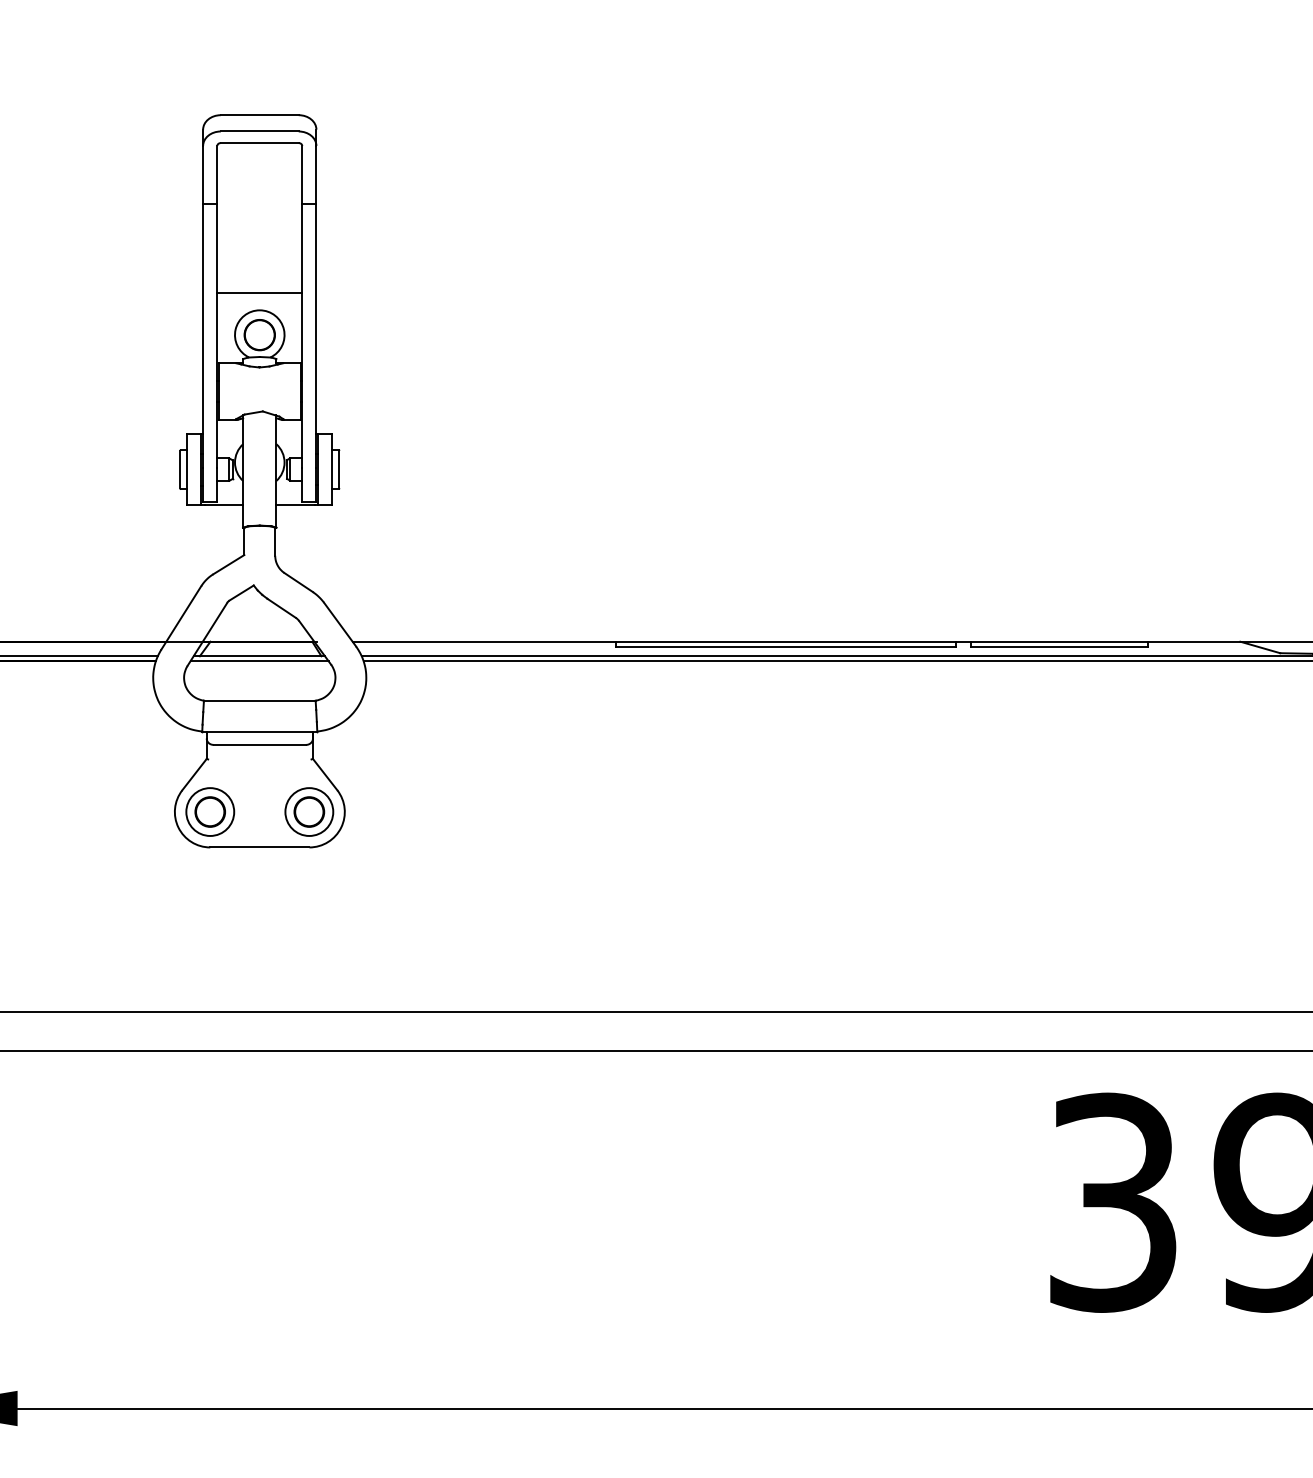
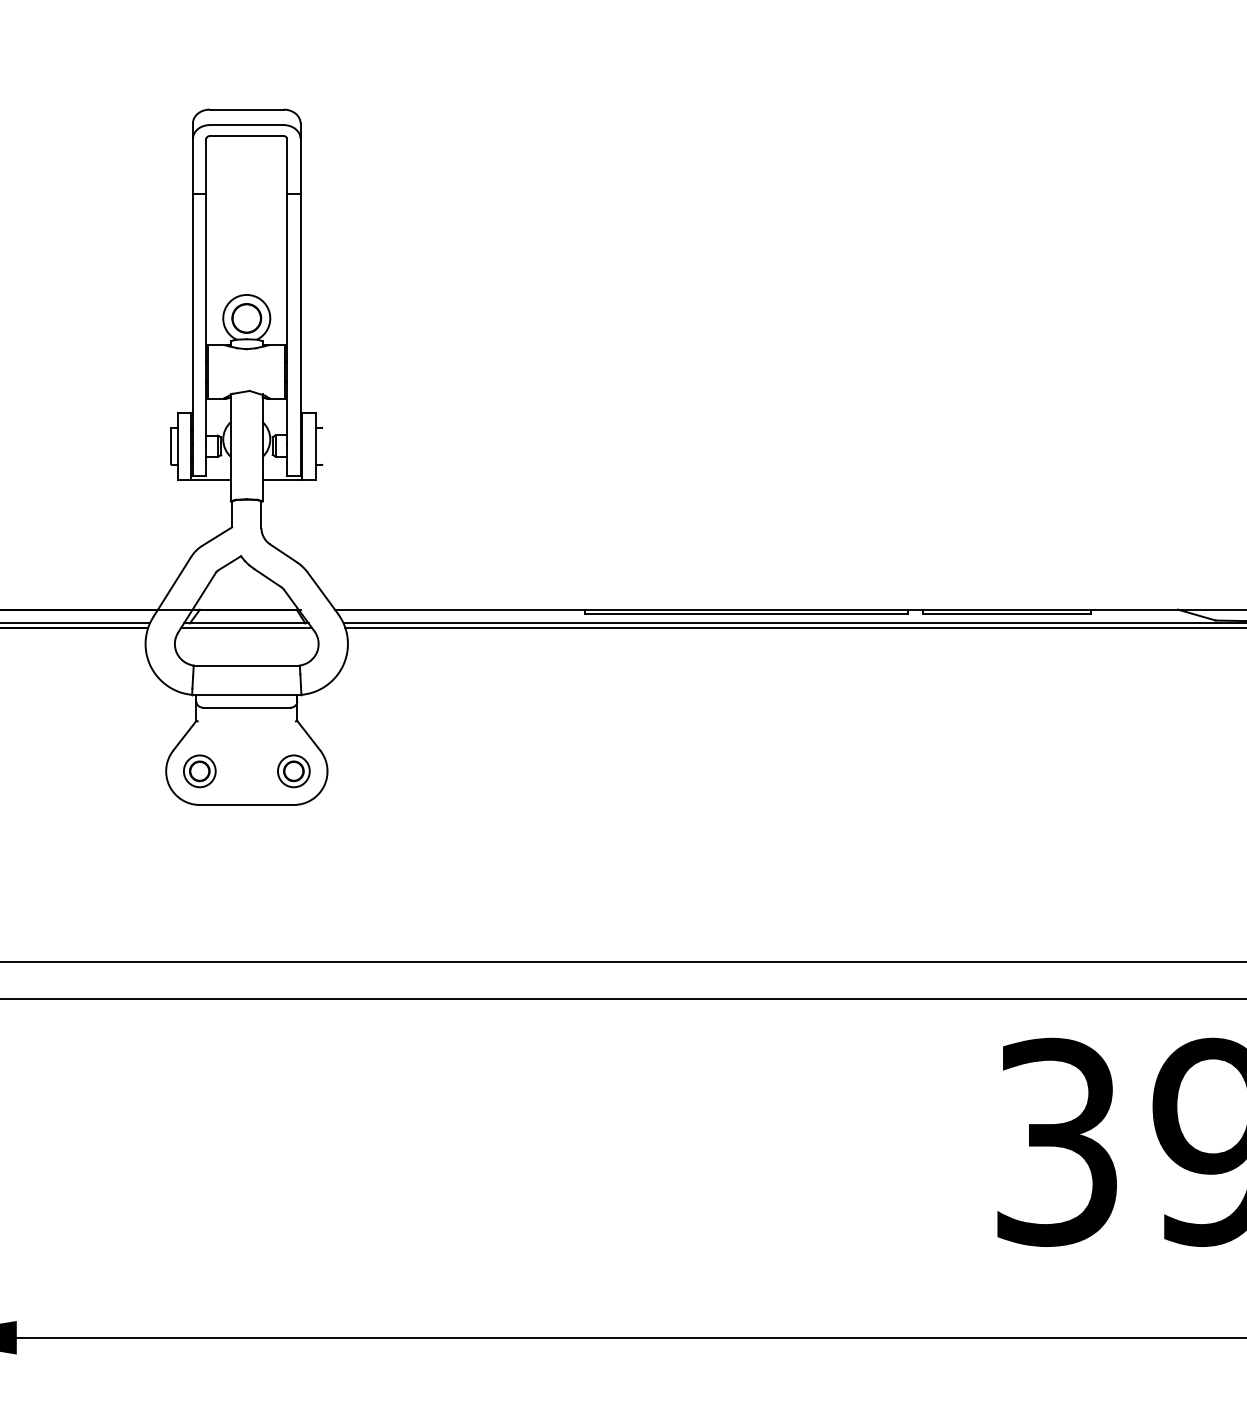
line: (259, 292) -> (246, 278), removed
line: (339, 469) -> (322, 446), removed
part: (210, 811) -> (199, 770), size x0.7
part: (309, 811) -> (293, 770), size x0.7

